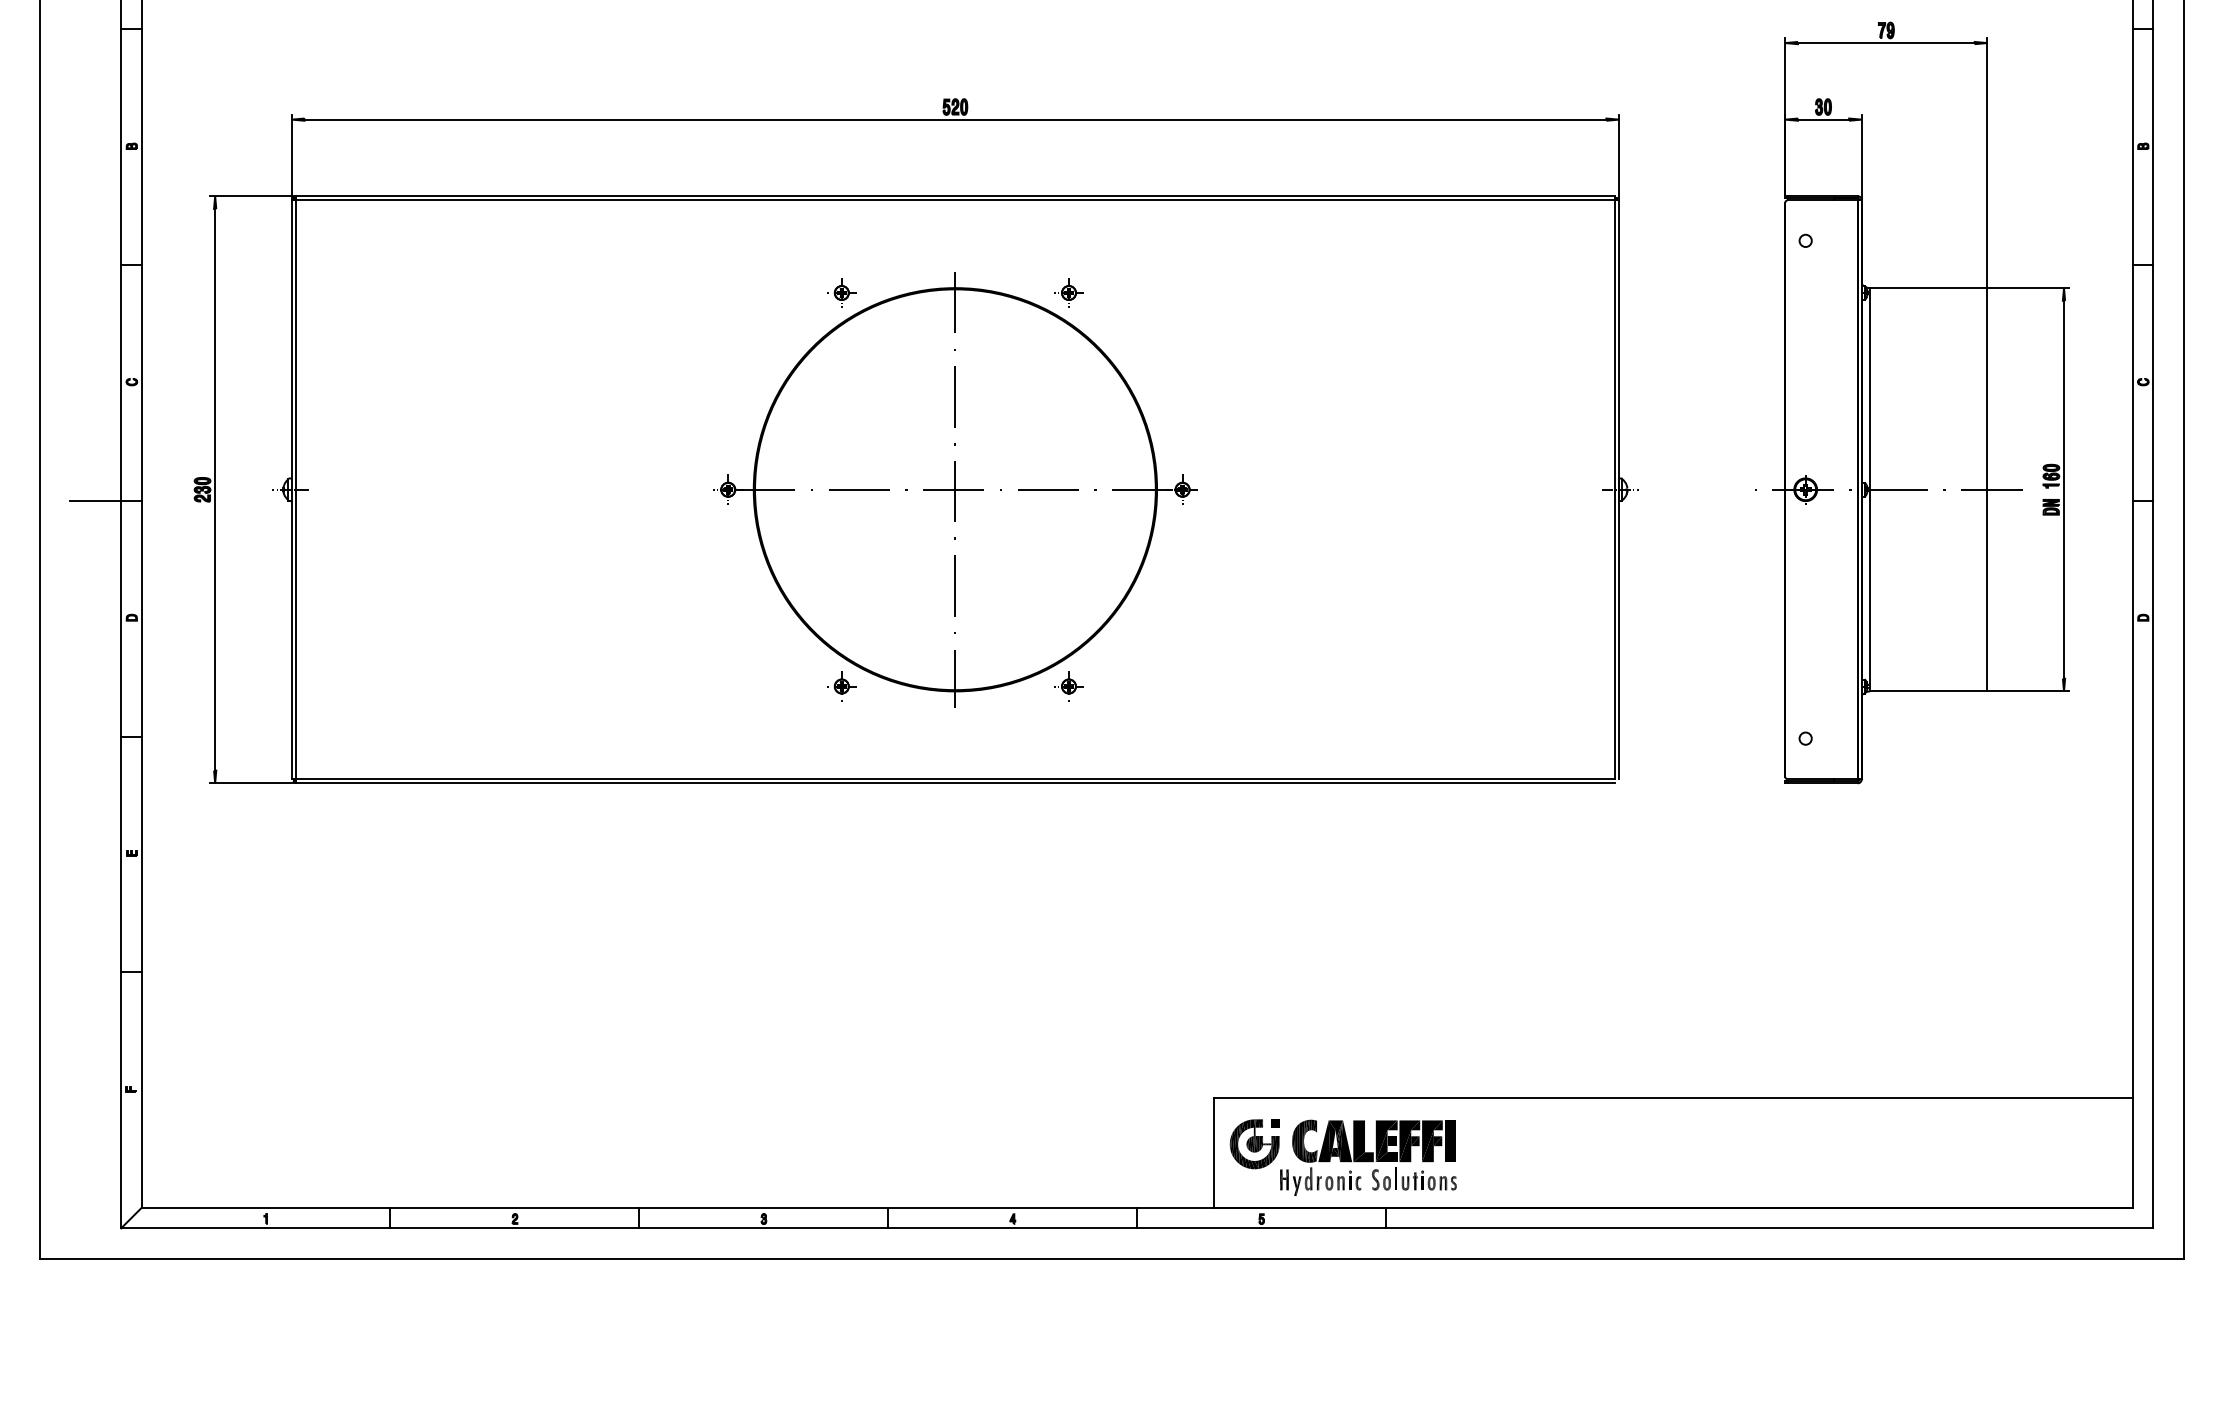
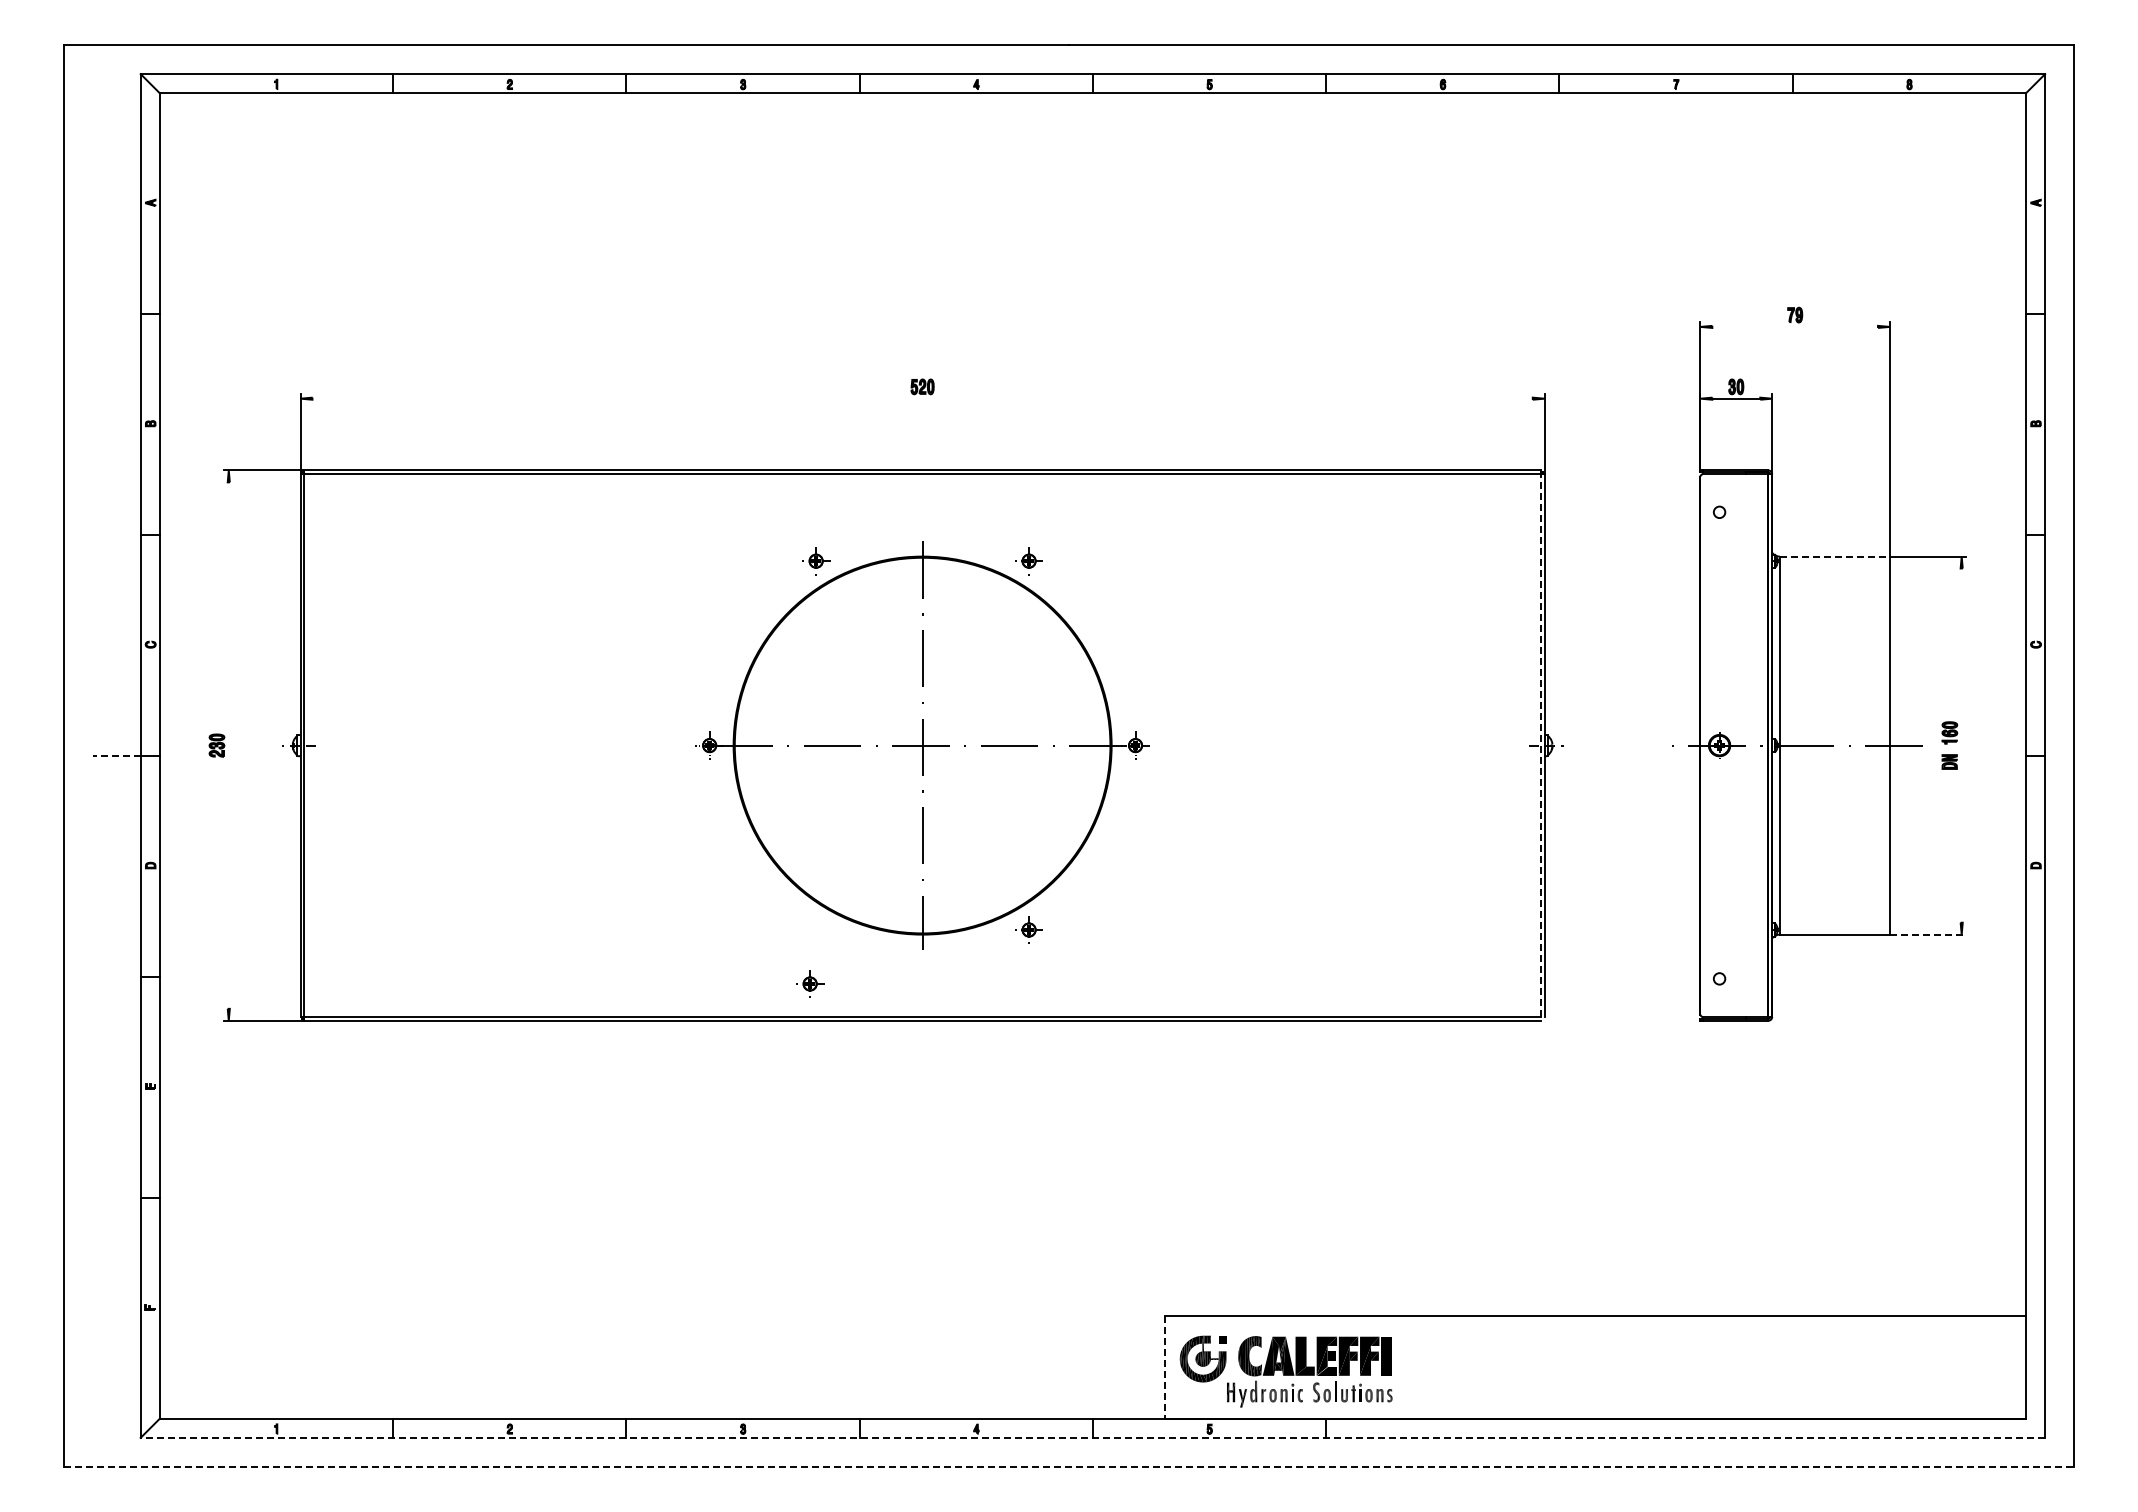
line: (1886, 42) -> (1795, 326), removed
line: (955, 119) -> (922, 398), removed
line: (1929, 288) -> (1835, 556), solid -> dashed
line: (214, 489) -> (228, 745), removed
line: (1614, 489) -> (1540, 745), solid -> dashed
line: (2063, 489) -> (1961, 745), removed
line: (95, 501) -> (116, 756), solid -> dashed
part: (842, 685) -> (810, 983), moved
line: (2028, 691) -> (1928, 934), solid -> dashed
line: (1213, 1153) -> (1164, 1367), solid -> dashed
line: (1136, 1227) -> (1092, 1437), solid -> dashed
line: (1112, 1258) -> (1069, 1466), solid -> dashed

